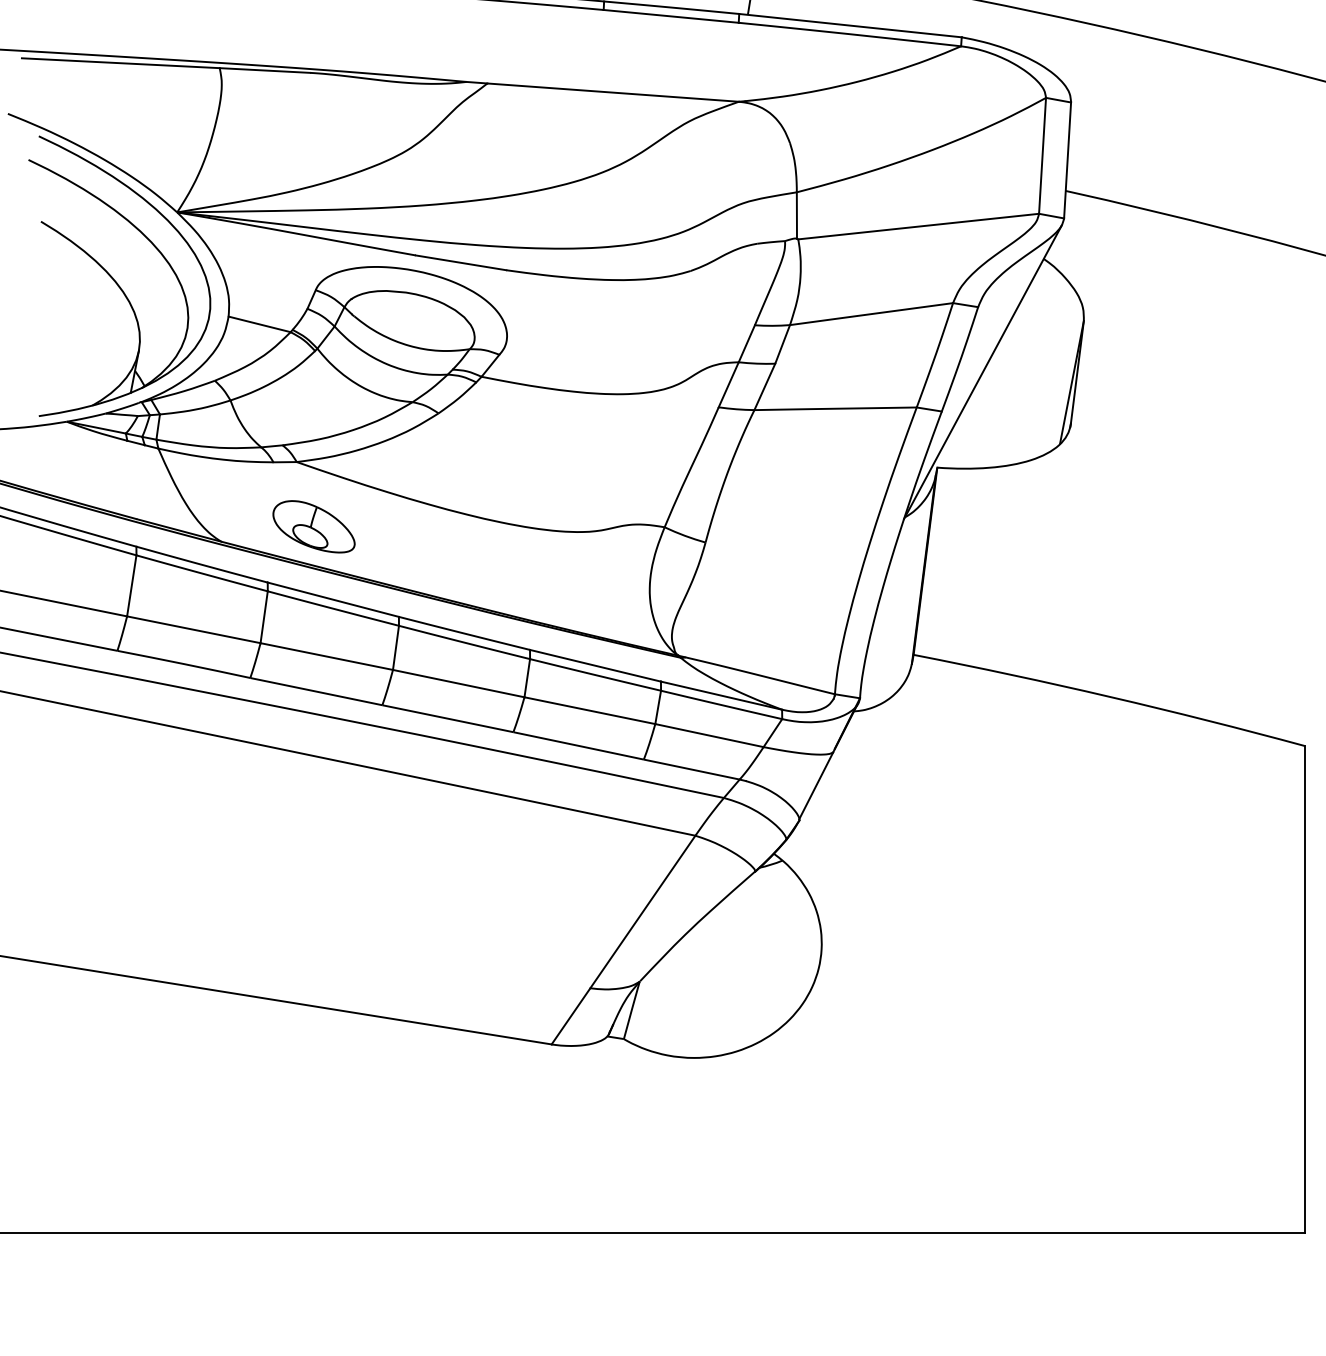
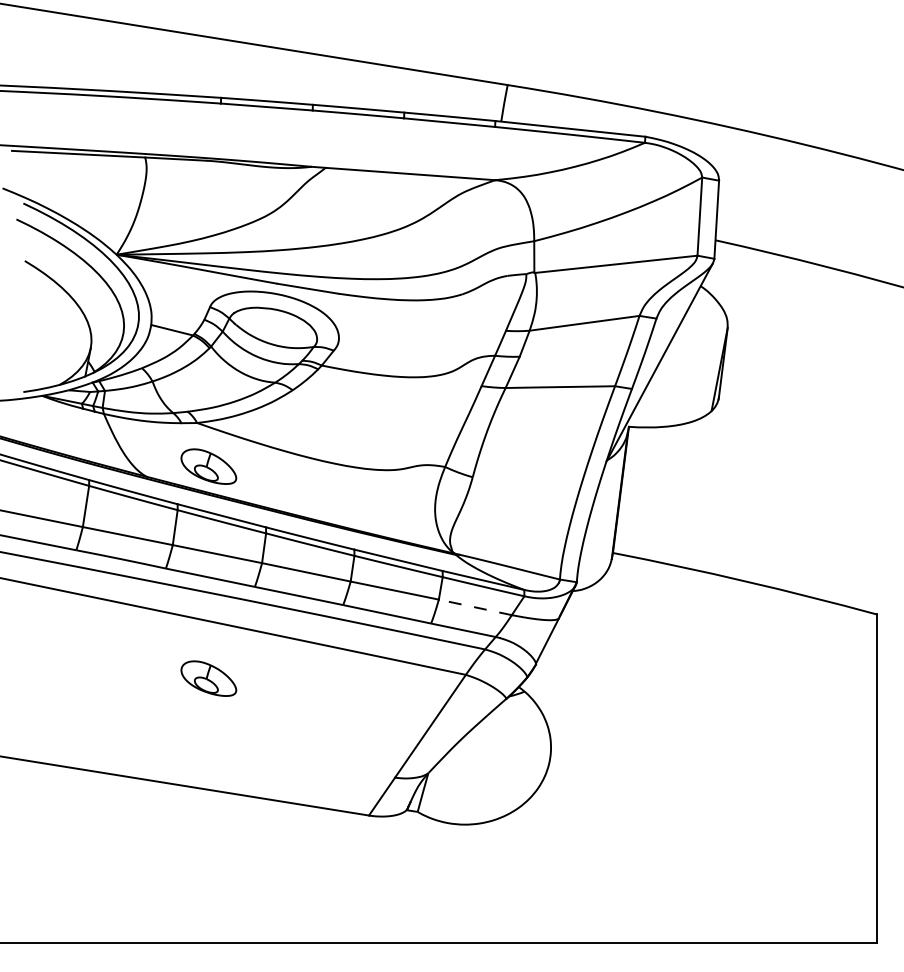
line: (708, 735) -> (474, 607), solid -> dashed
part: (313, 841) -> (208, 678), added

